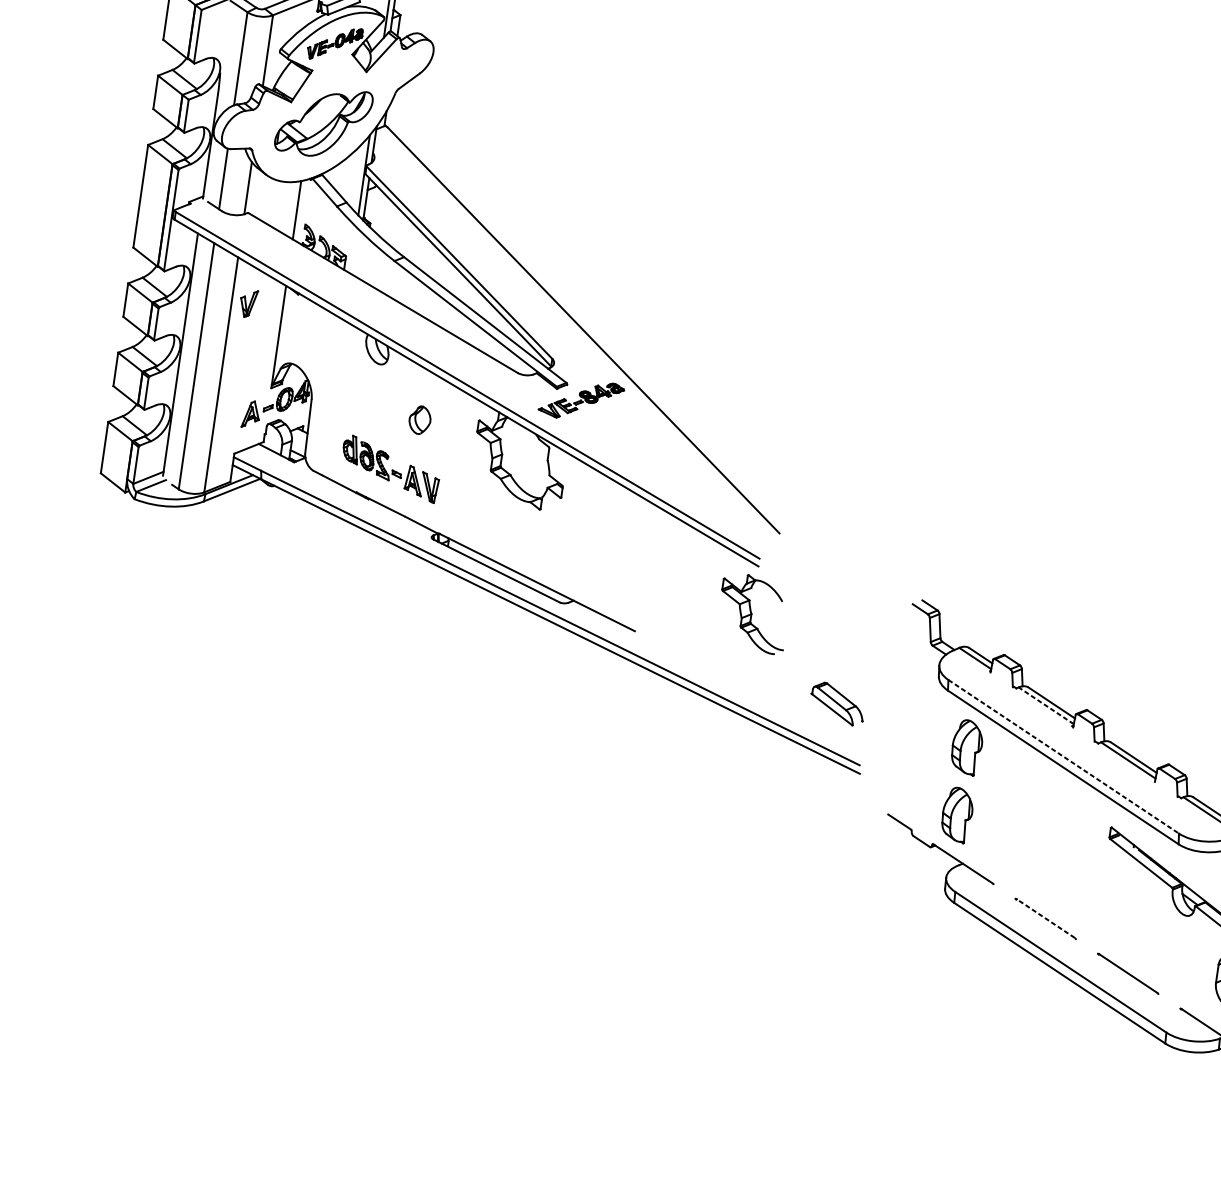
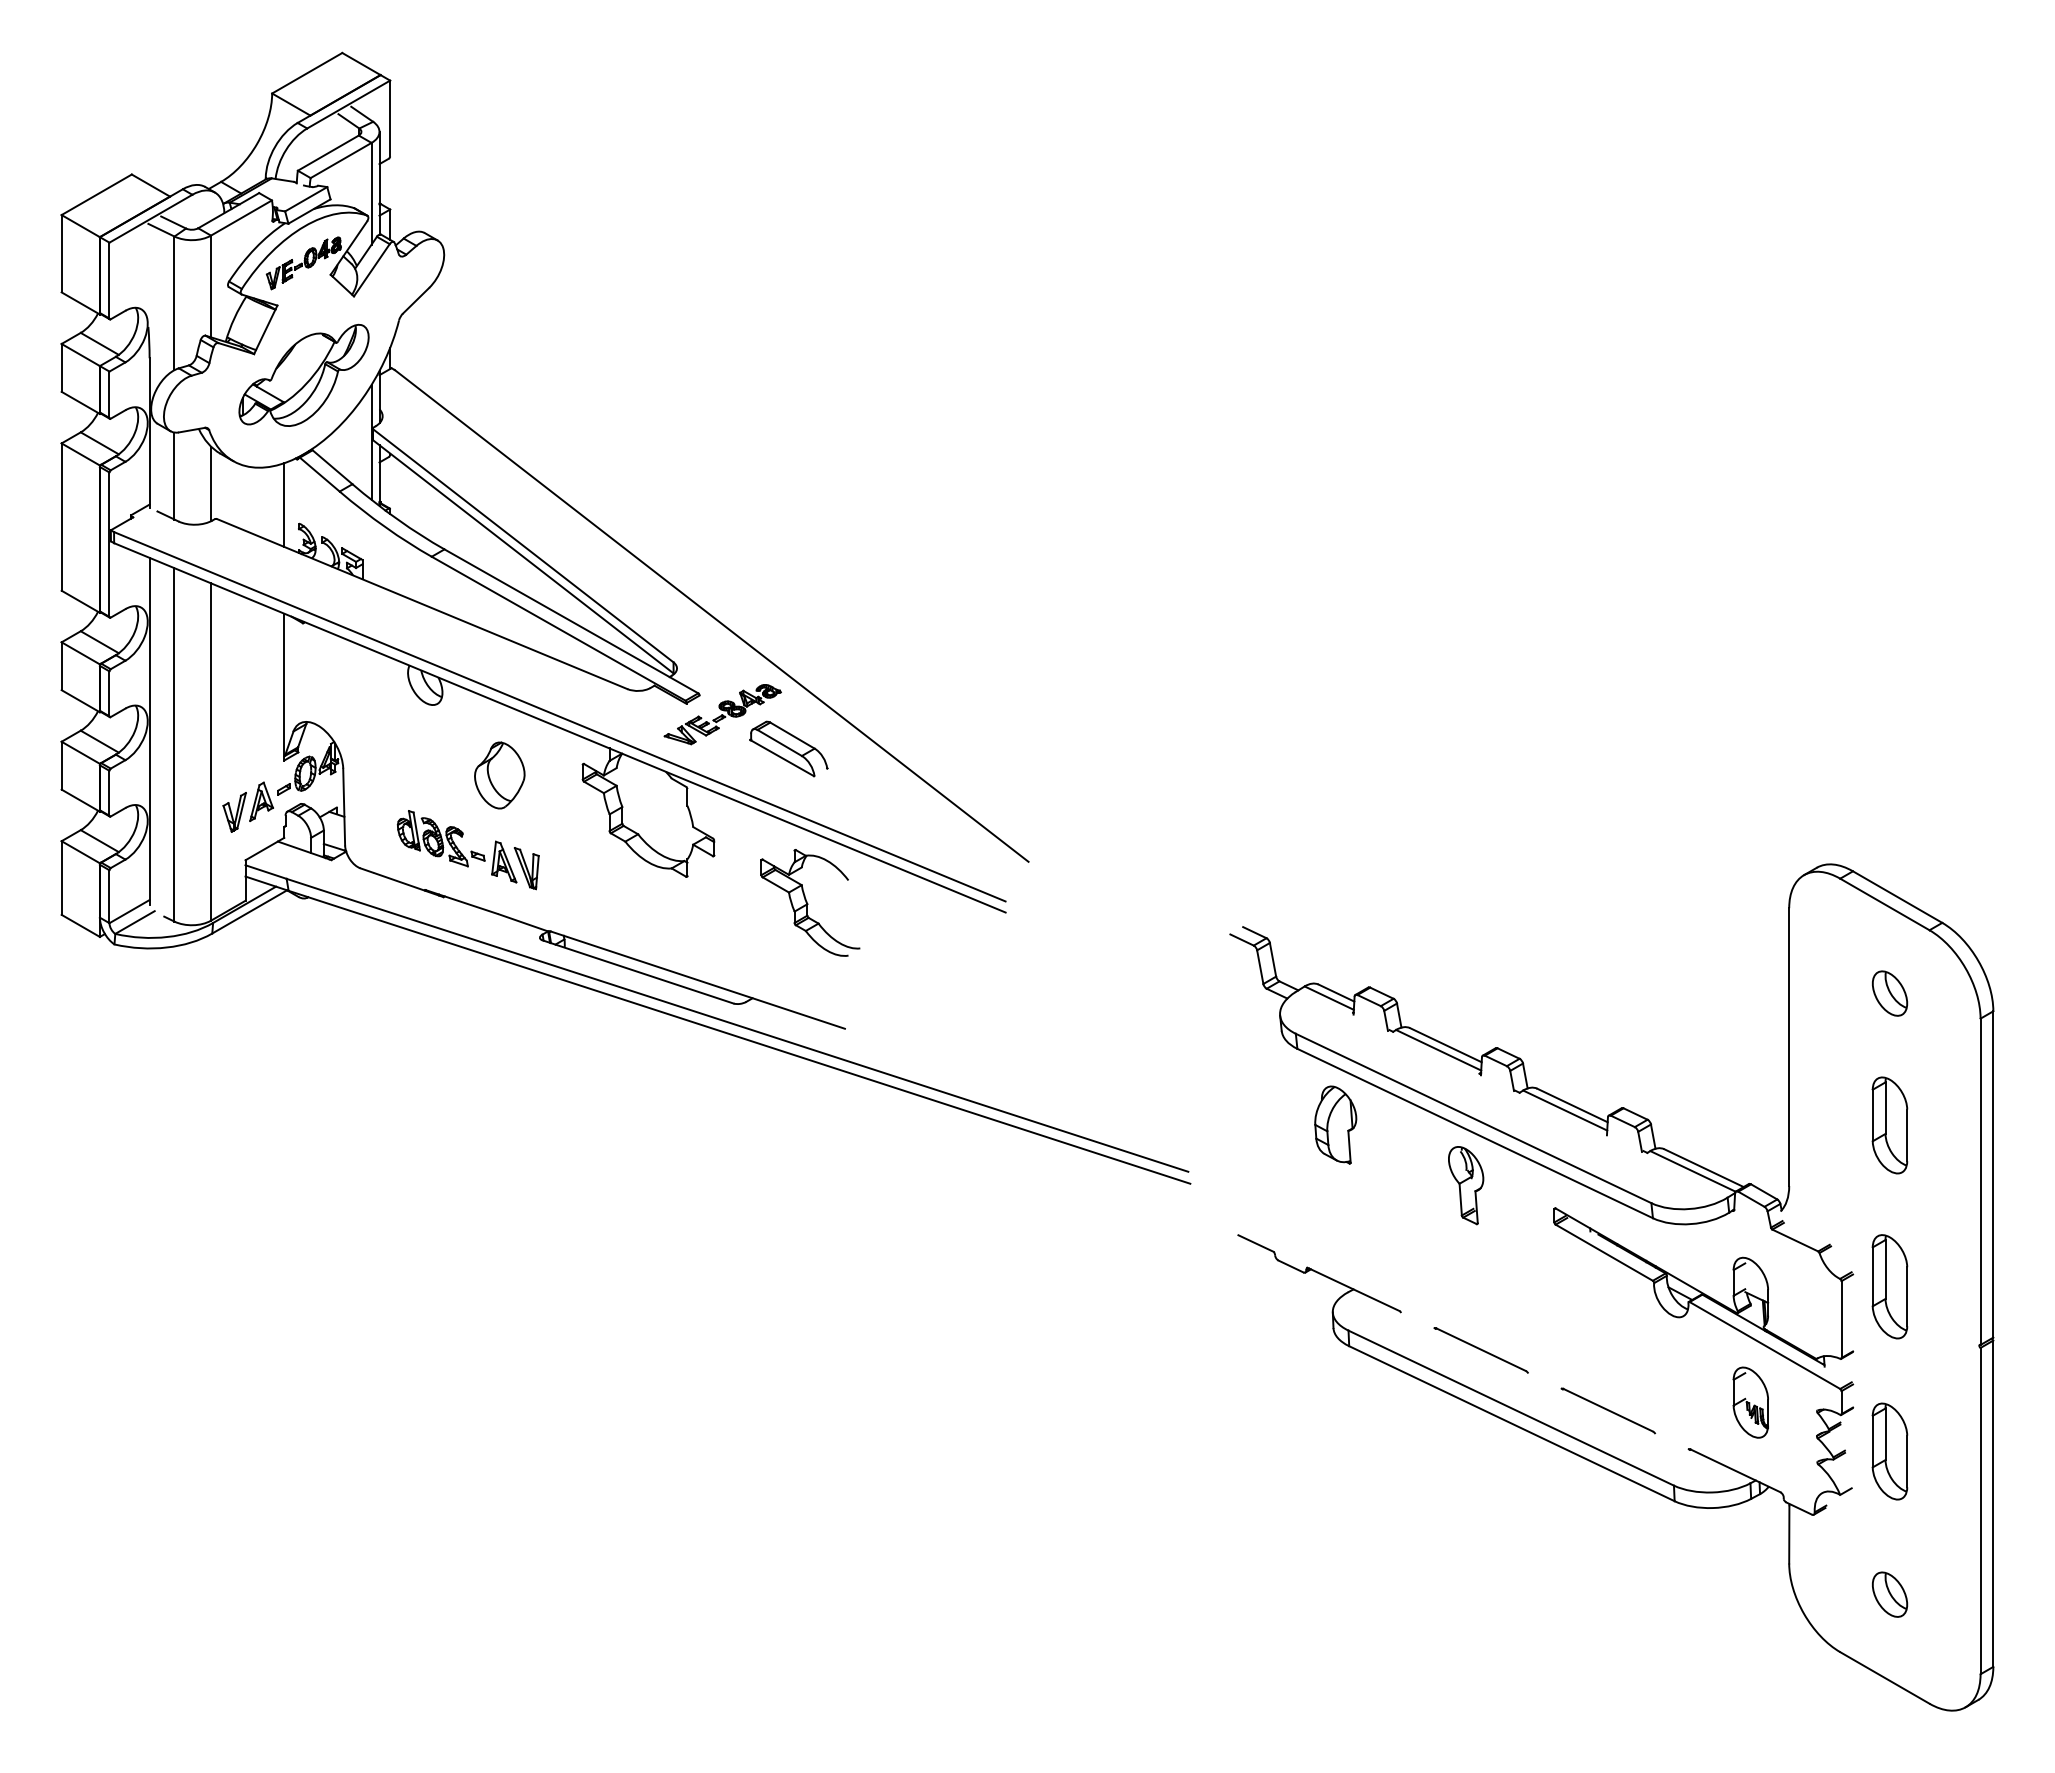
part: (248, 303) -> (234, 812), moved
part: (419, 420) -> (499, 775), size x1.67
part: (753, 613) -> (810, 902), moved
part: (837, 703) -> (788, 748), moved
line: (1046, 705) -> (1438, 1050), dashed -> solid
line: (1063, 756) -> (1473, 1118), dashed -> solid
part: (1052, 802) -> (1466, 1185), added
part: (957, 814) -> (1335, 1221), removed
line: (1046, 918) -> (1481, 1349), dashed -> solid

